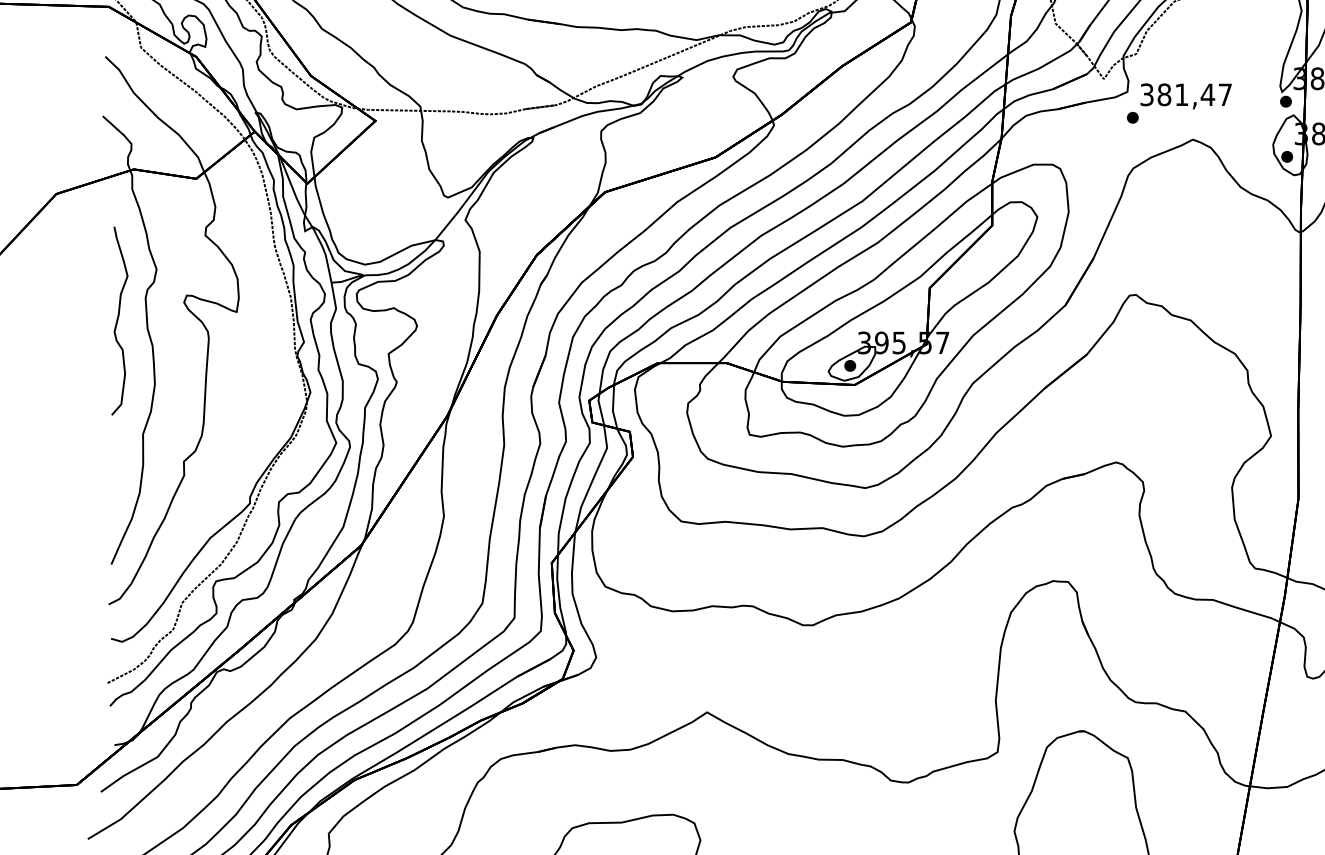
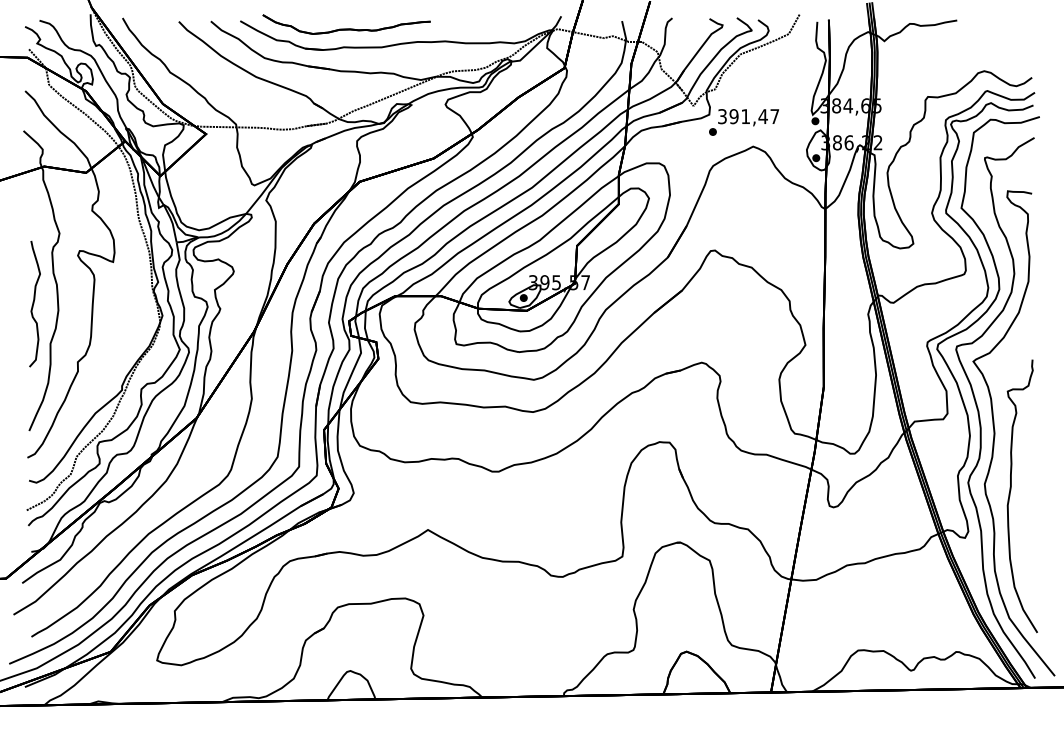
text: (1163, 94) -> (733, 116), 381,47 -> 391,47
curve: (119, 320) -> (34, 303), moved

